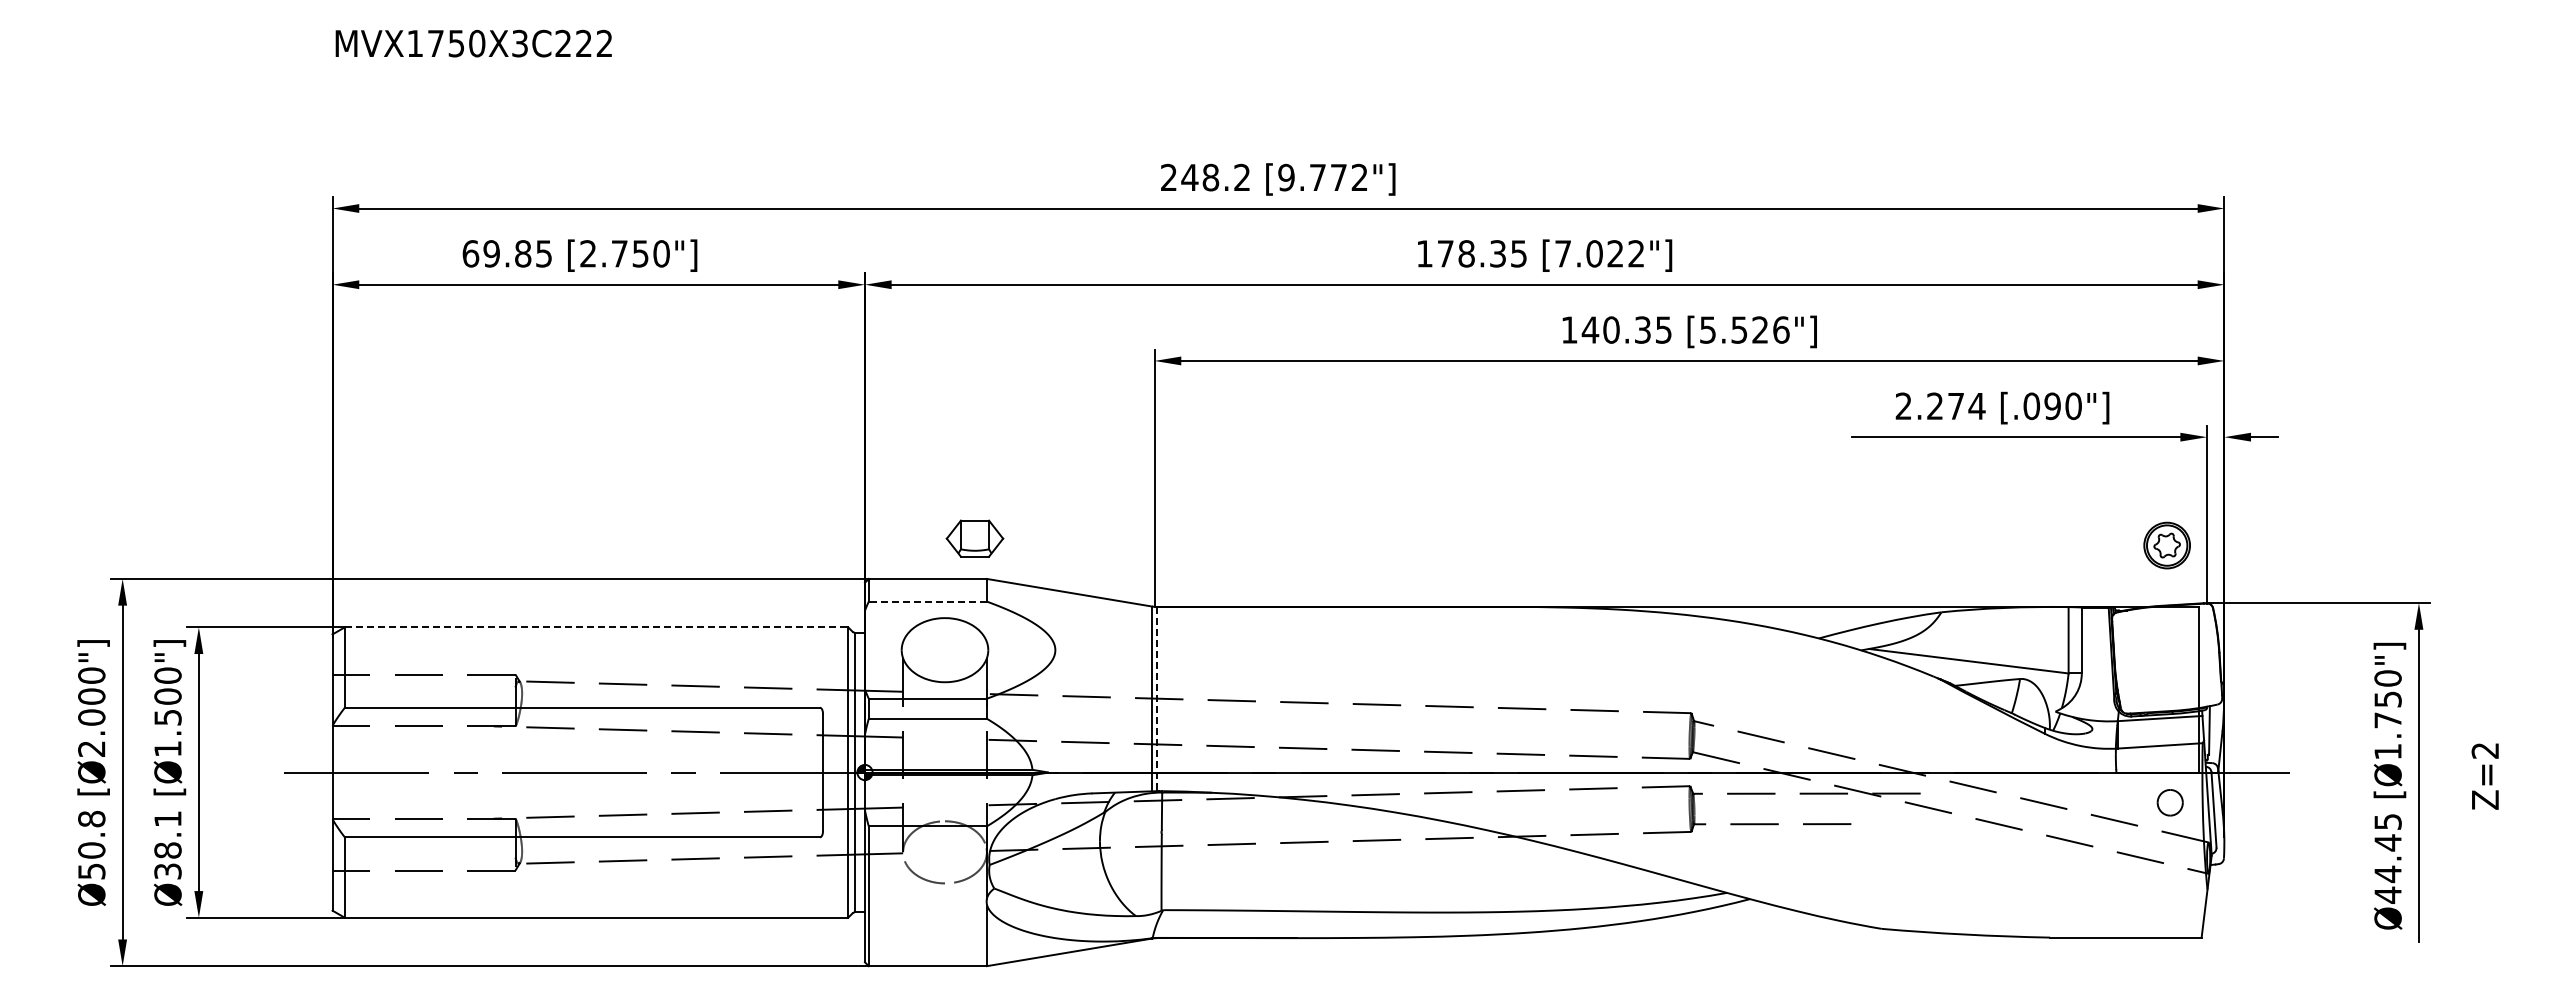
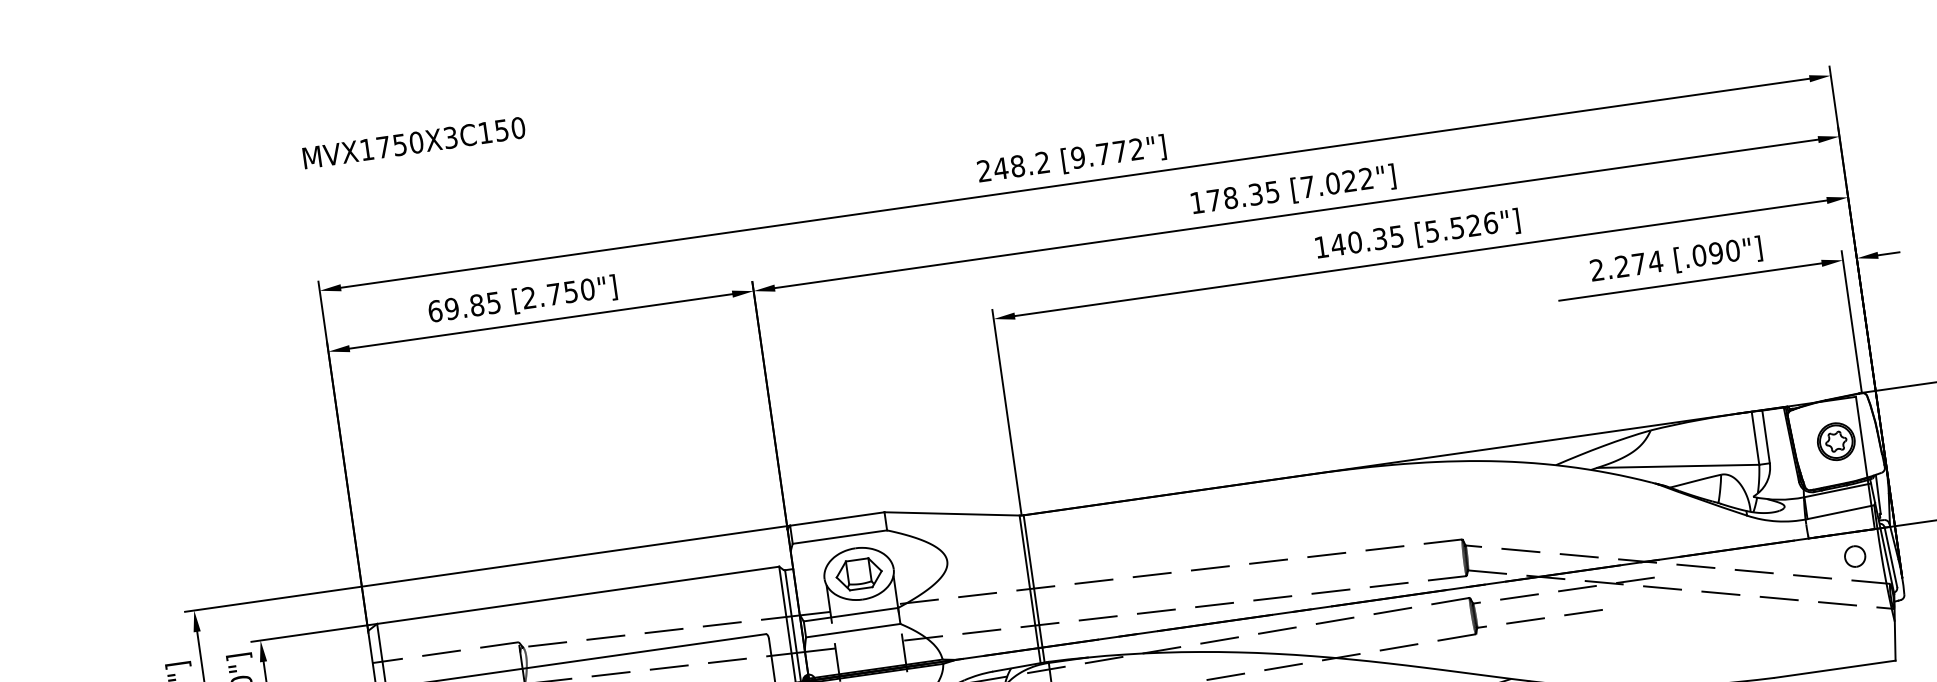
text: (583, 43) -> (501, 130), MVX1750X3C222 -> MVX1750X3C150
part: (974, 538) -> (858, 574), moved
part: (2166, 545) -> (1835, 441), moved
line: (927, 601) -> (839, 537), dashed -> solid
line: (596, 627) -> (578, 595), dashed -> solid
line: (1157, 699) -> (1034, 589), dashed -> solid

